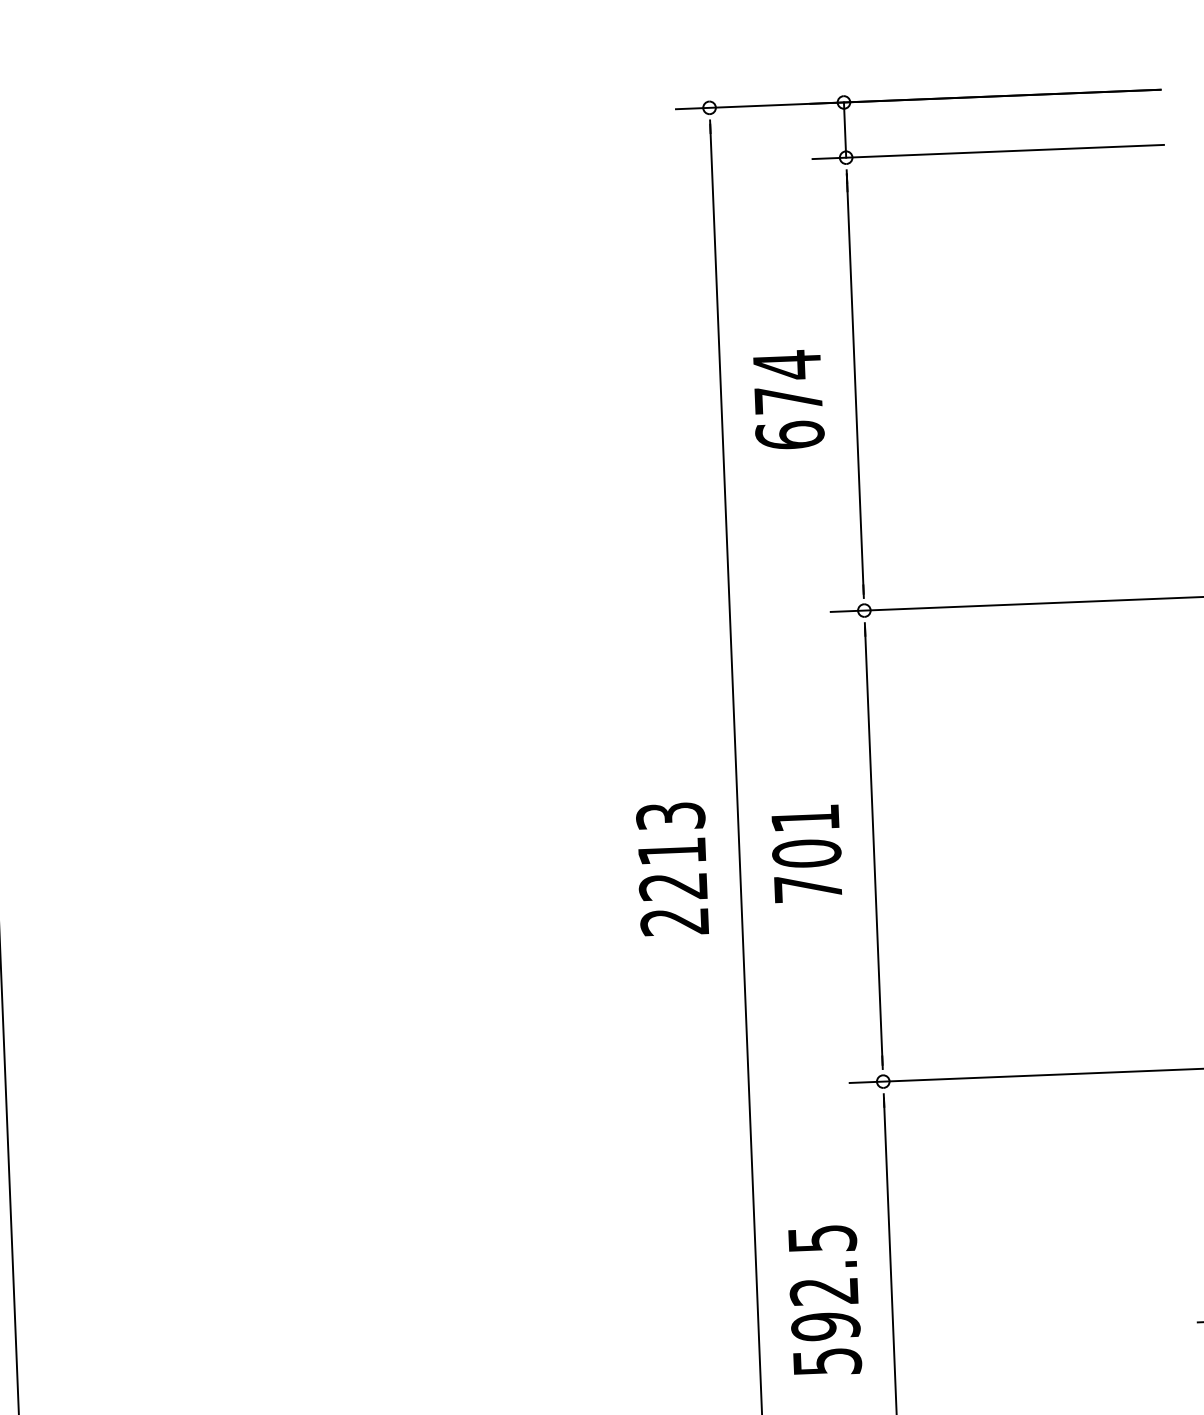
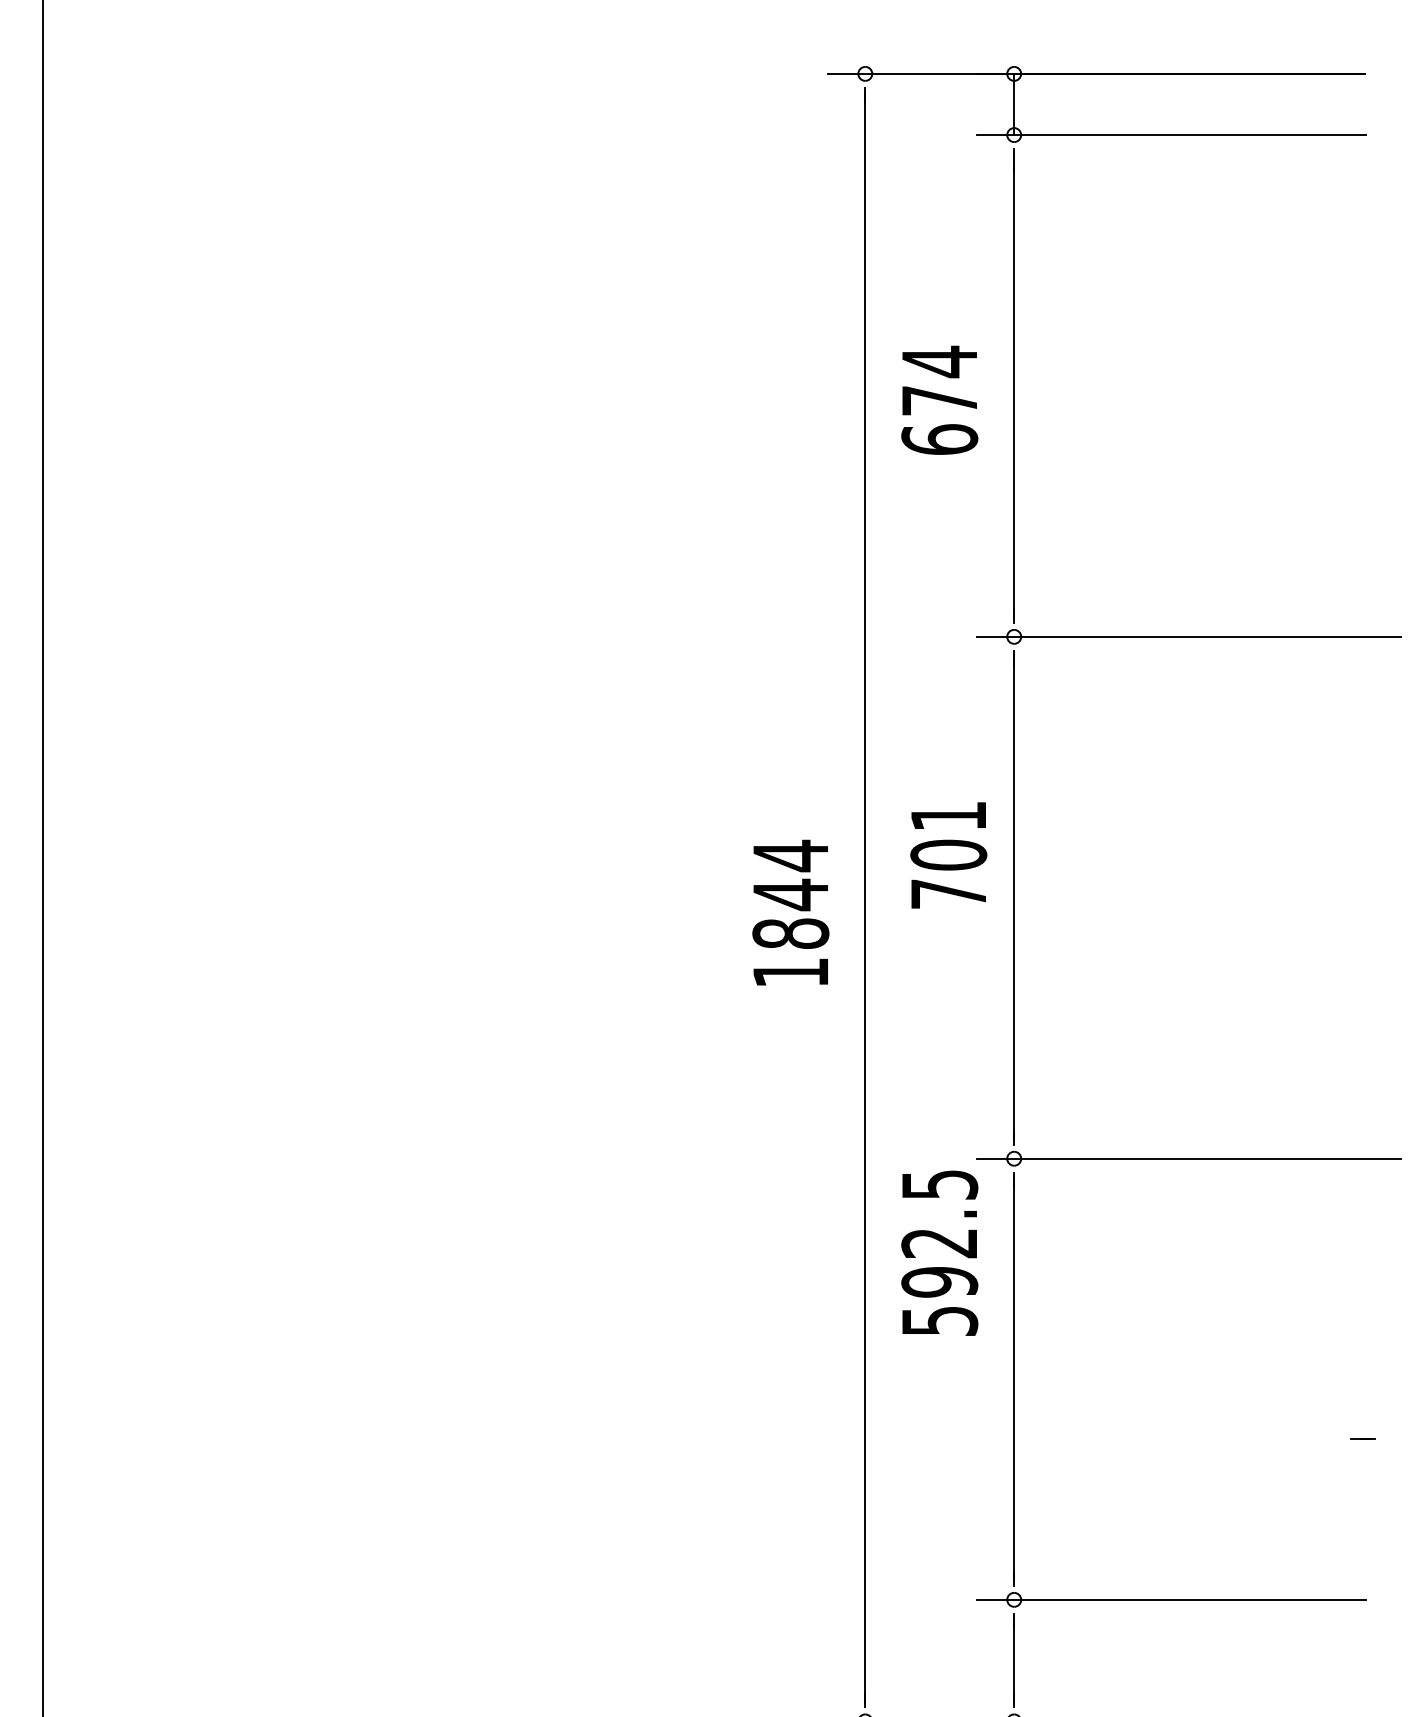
text: (806, 853) -> (948, 855), moved
text: (672, 868) -> (790, 913), 2213 -> 1844
text: (824, 1299) -> (939, 1252), moved

